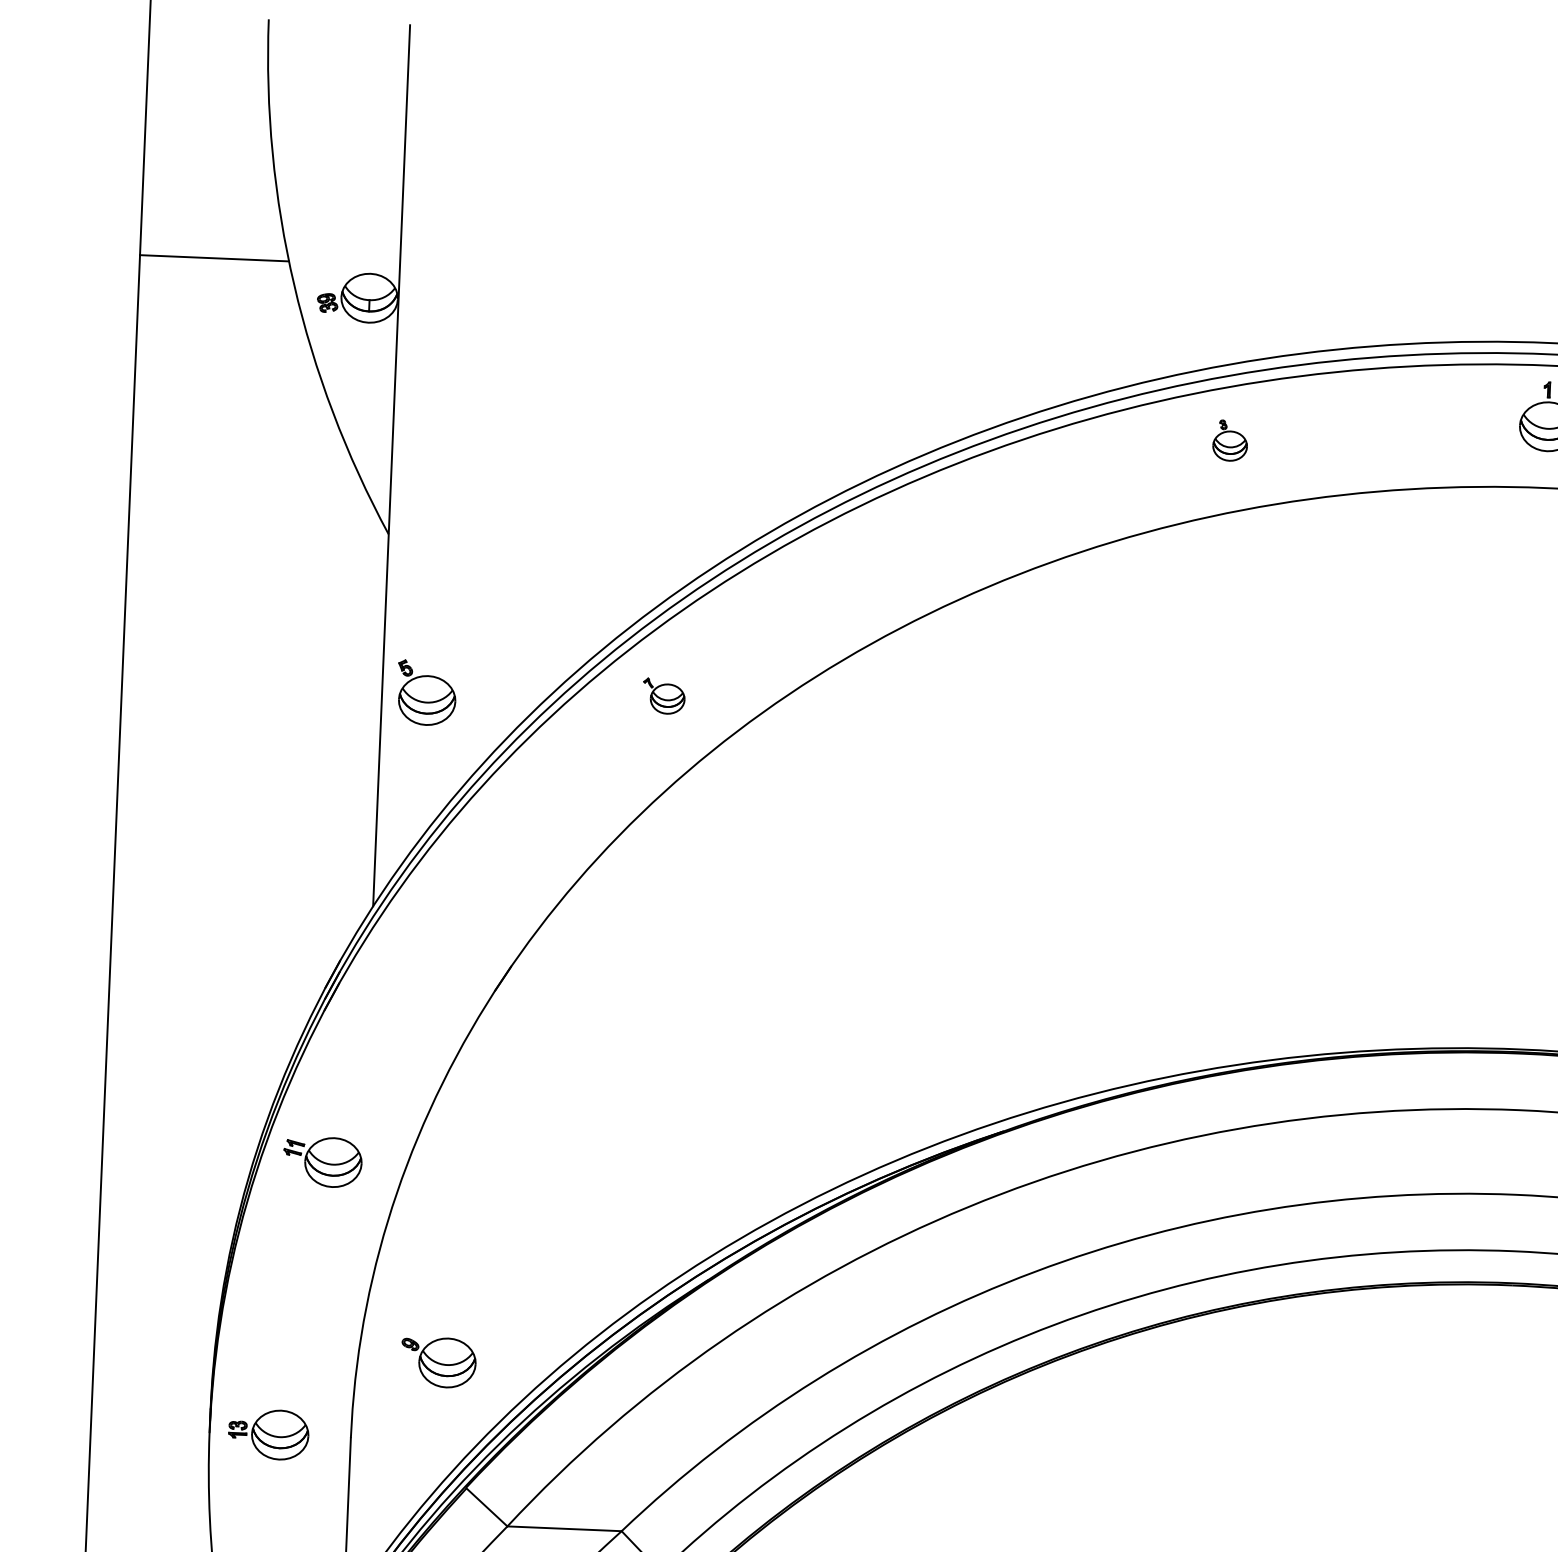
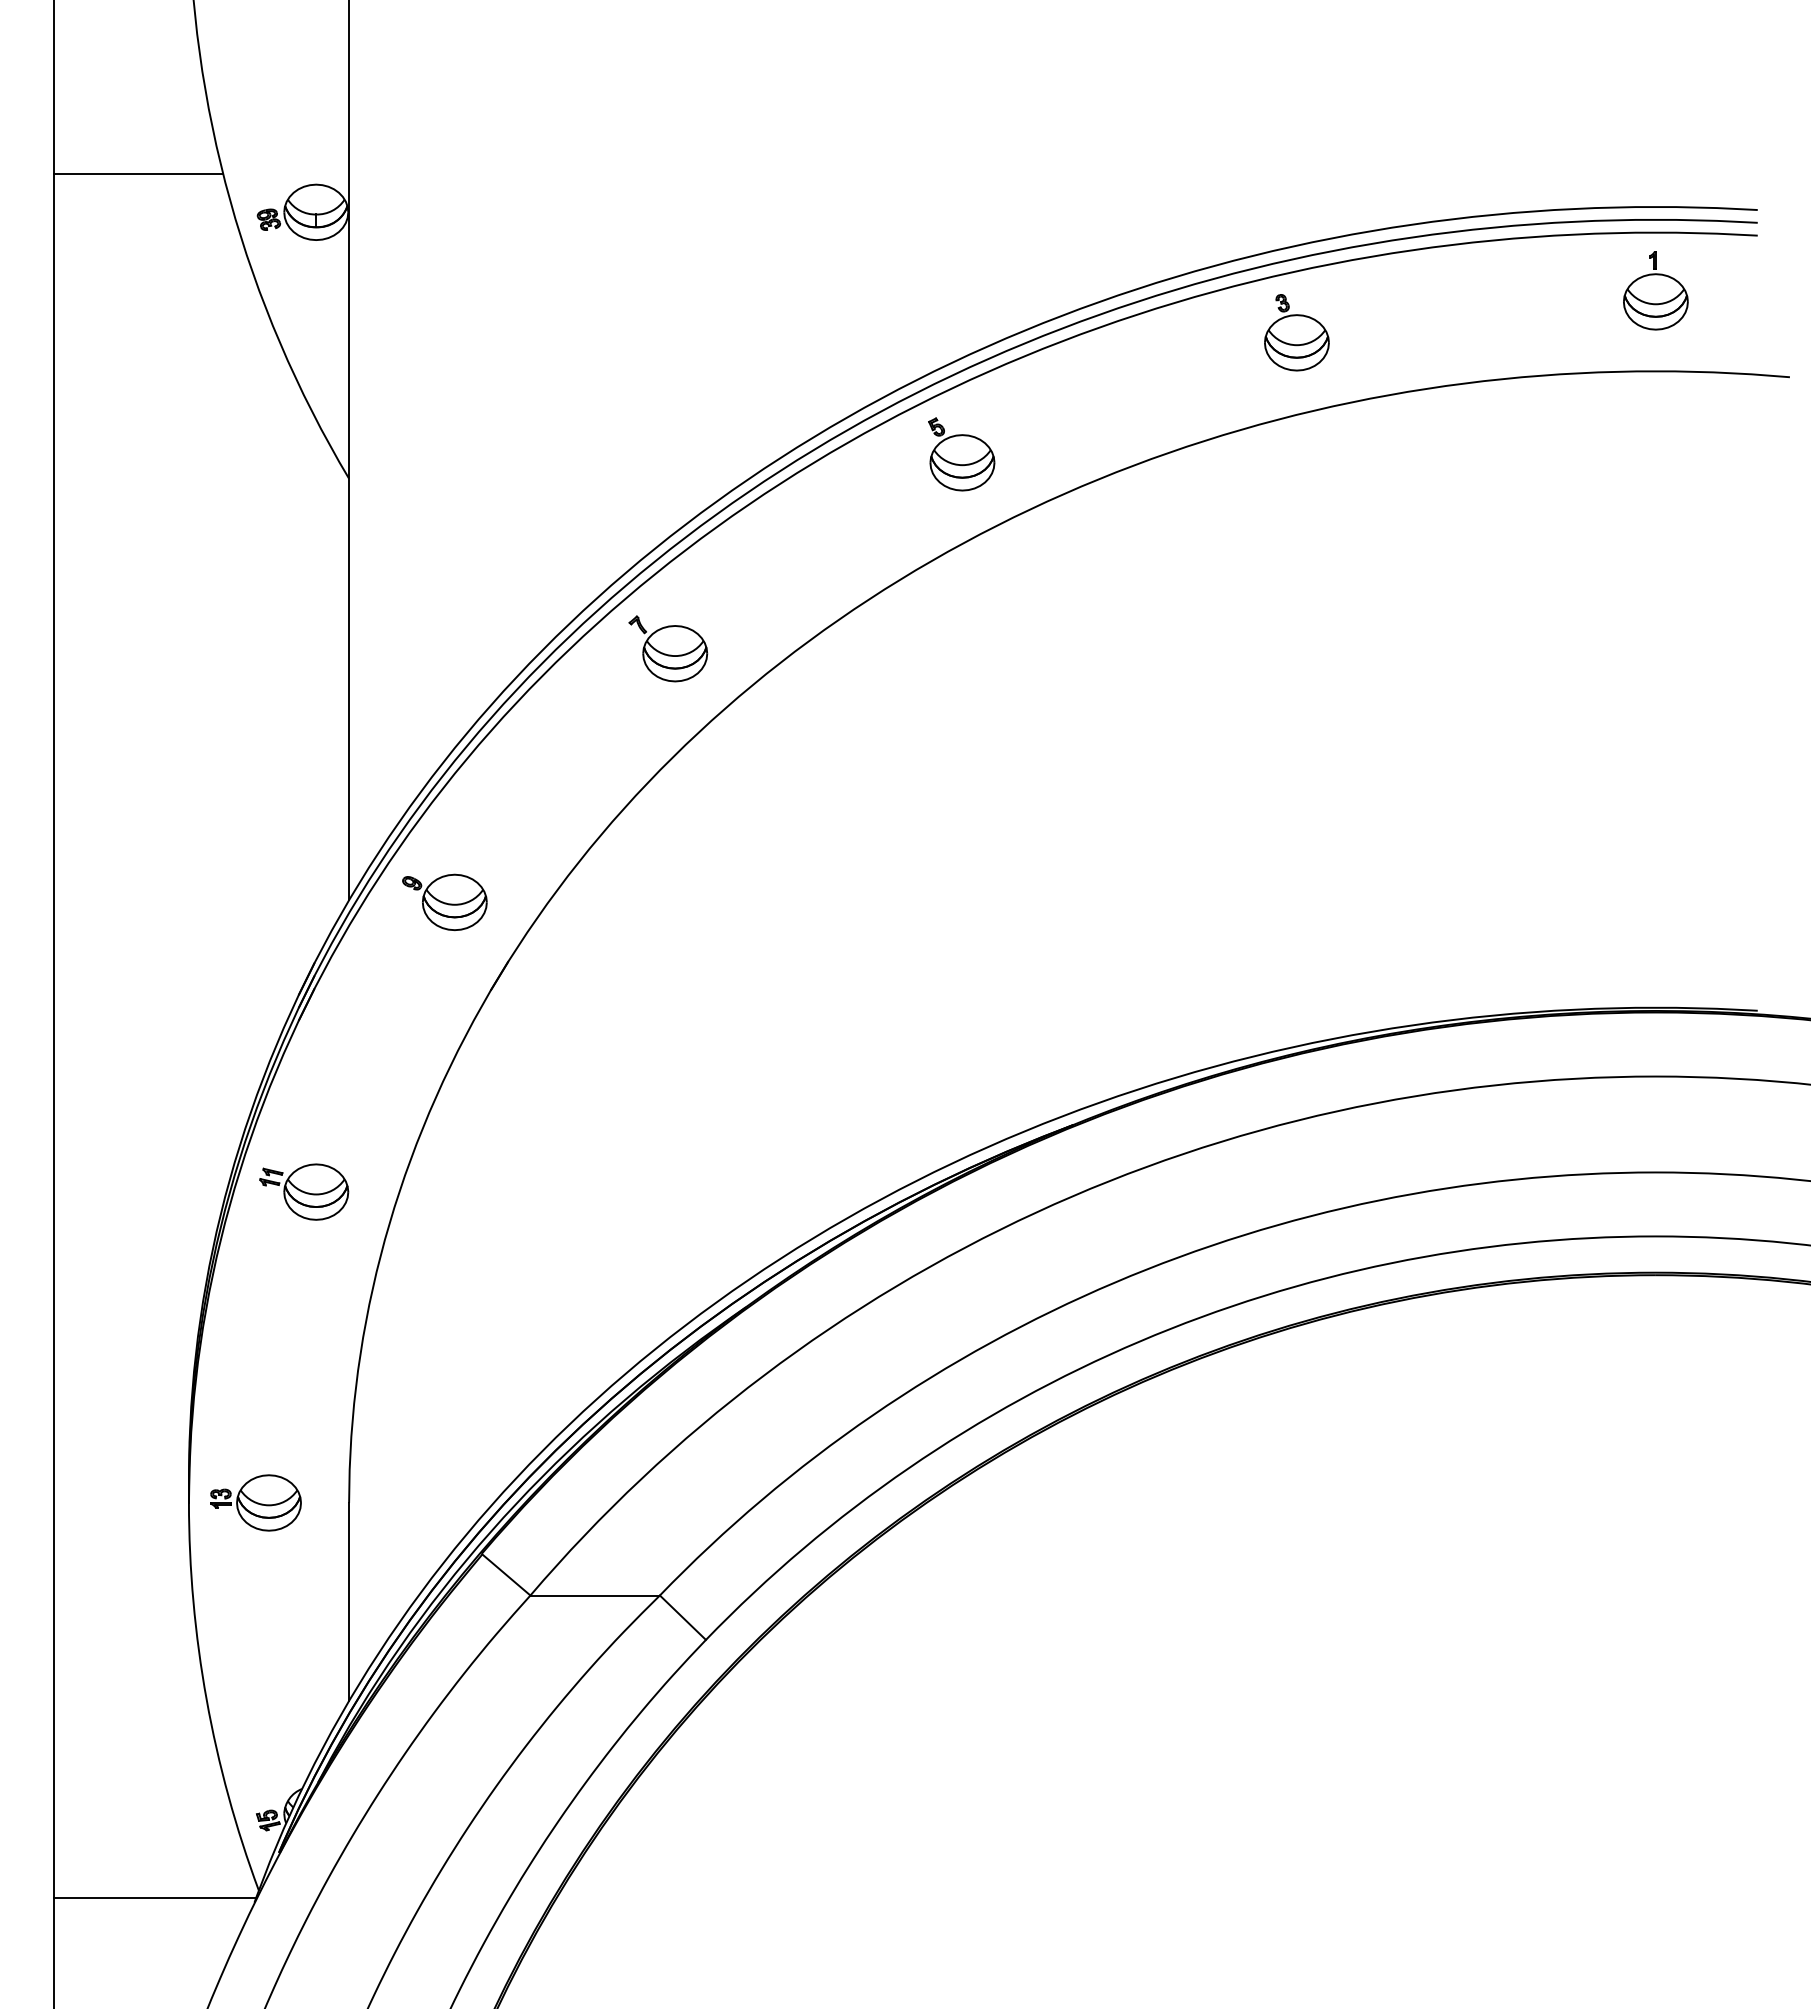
part: (1229, 440) -> (1296, 332), size x1.67
part: (426, 693) -> (961, 454), moved
part: (664, 696) -> (668, 648), size x1.67
part: (438, 1362) -> (444, 902), moved

